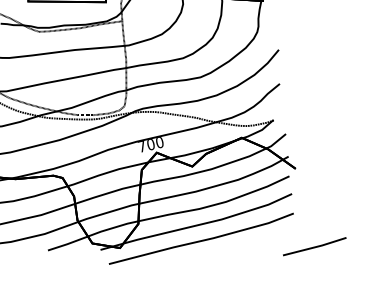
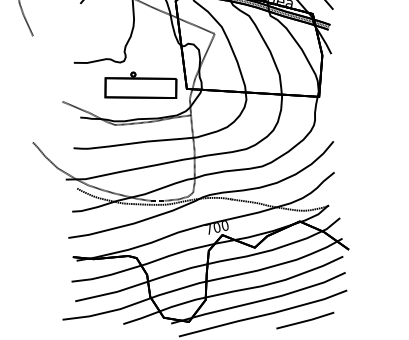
line: (314, 246) -> (305, 320), moved

